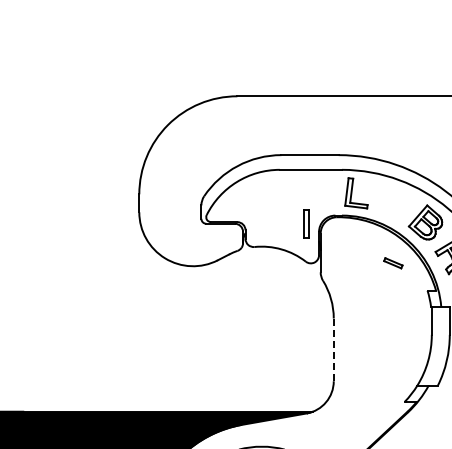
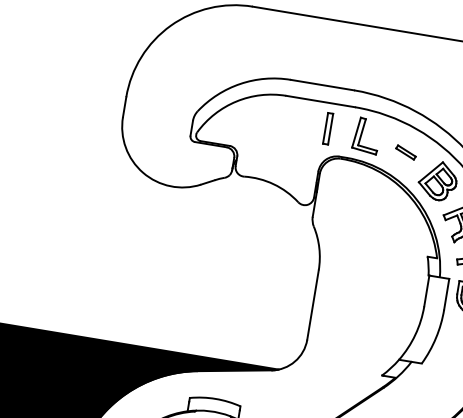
part: (306, 223) -> (328, 128), moved
part: (393, 263) -> (406, 152), moved
line: (333, 349) -> (312, 304), dashed -> solid

